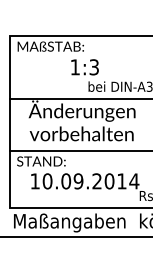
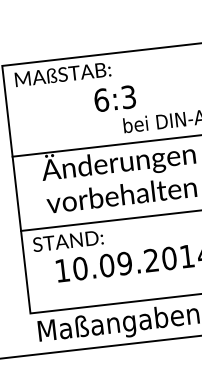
text: (75, 67) -> (101, 100), 1:3 -> 6:3

